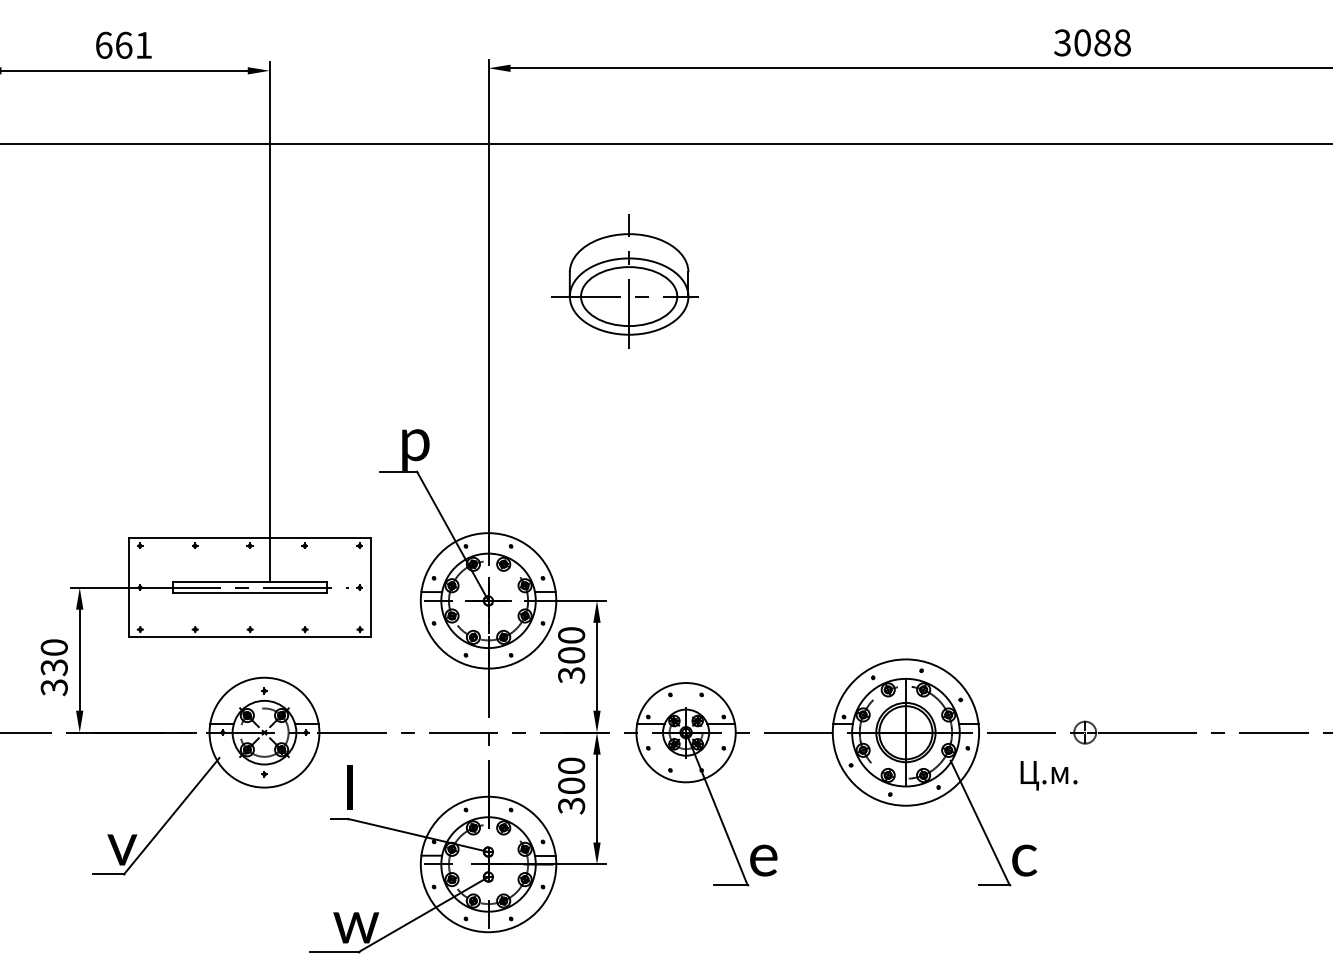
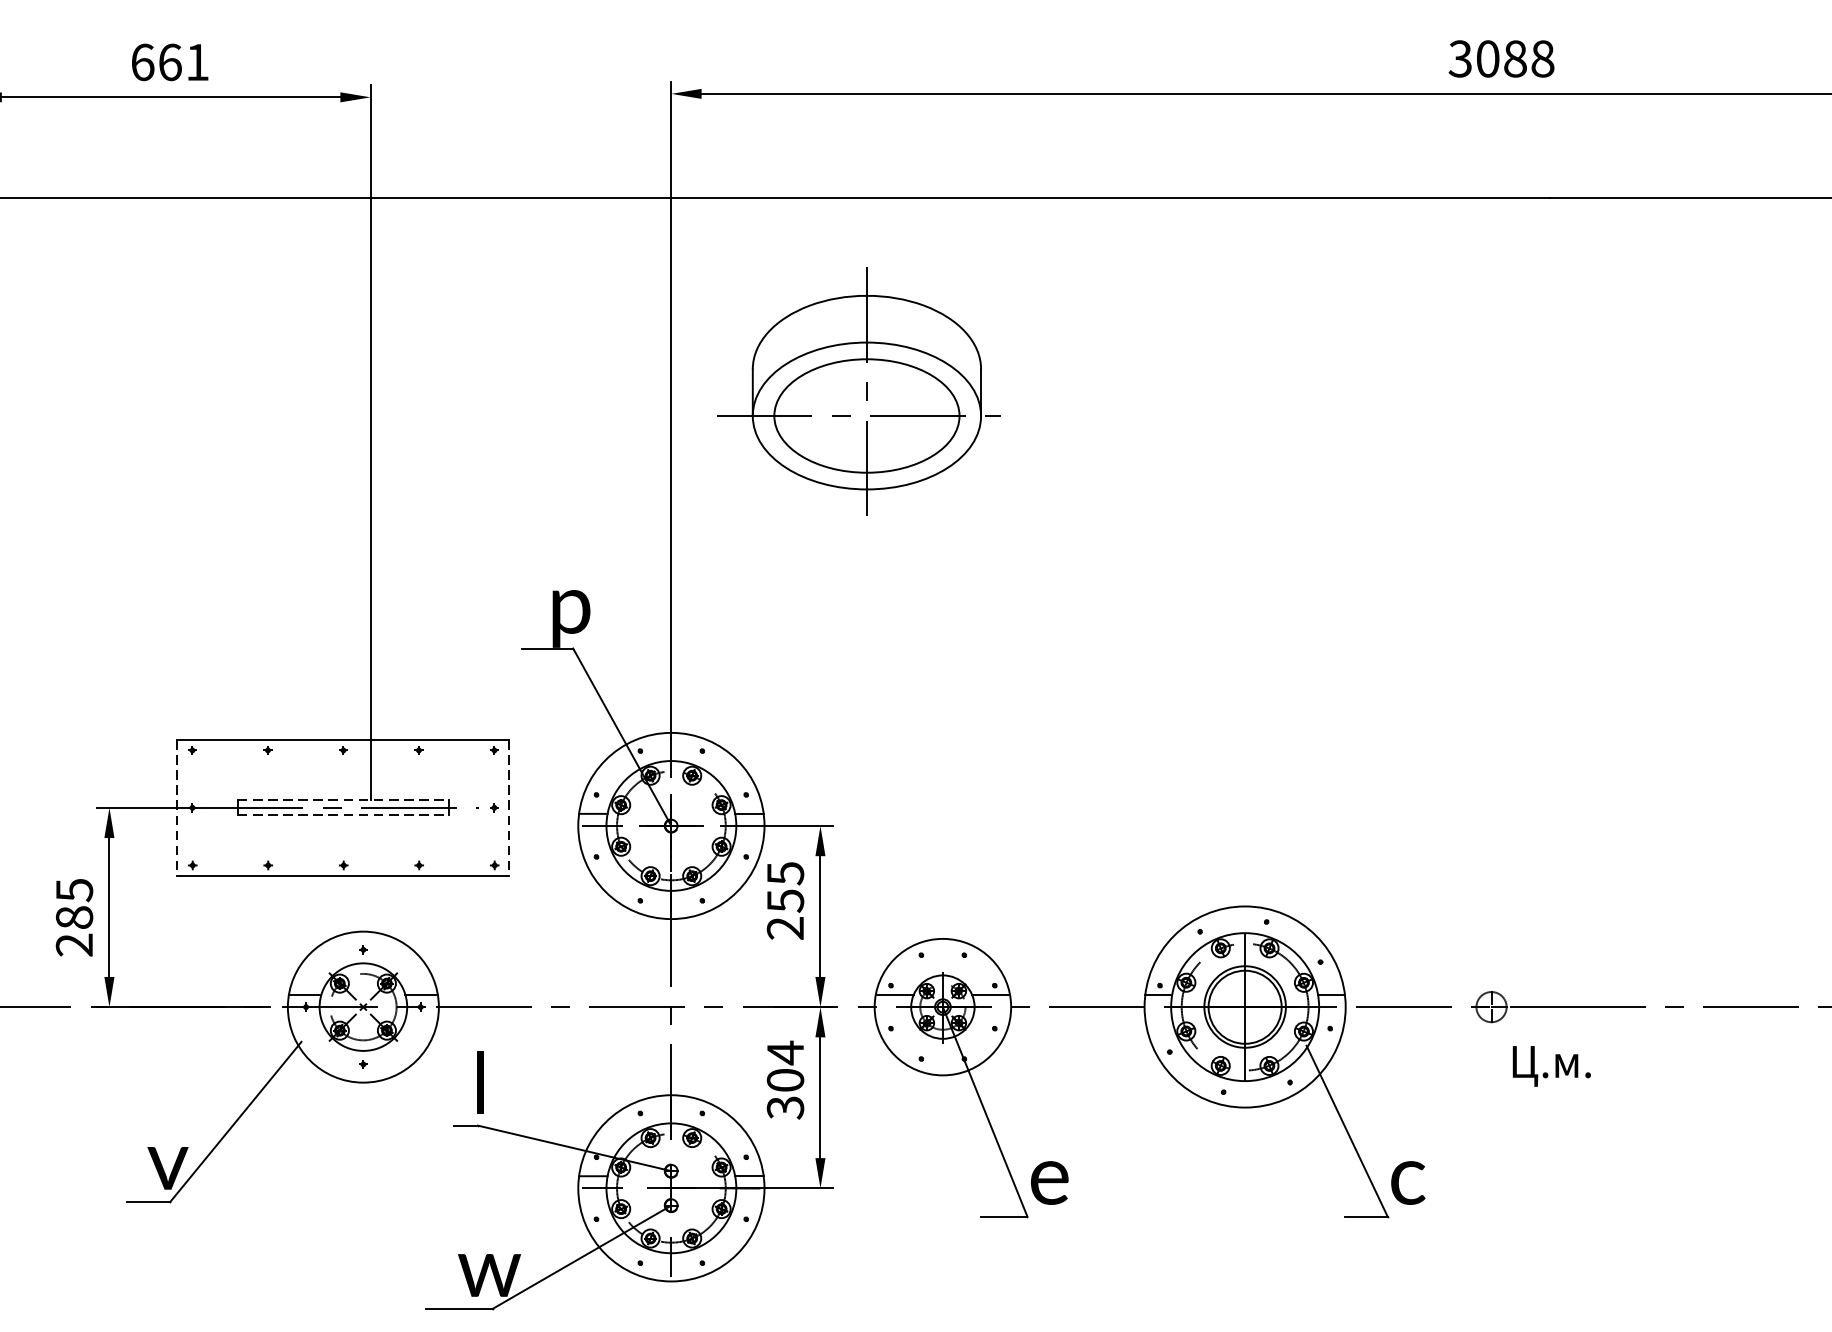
part: (624, 281) -> (858, 386), size x1.4
line: (249, 582) -> (342, 800), solid -> dashed
line: (129, 588) -> (177, 808), solid -> dashed
line: (370, 588) -> (509, 808), solid -> dashed
line: (249, 593) -> (342, 815), solid -> dashed
text: (571, 655) -> (785, 901), 300 -> 255
text: (53, 667) -> (73, 917), 330 -> 285
text: (571, 766) -> (785, 1053), 300 -> 304
text: (1048, 775) -> (1551, 1066), moved

